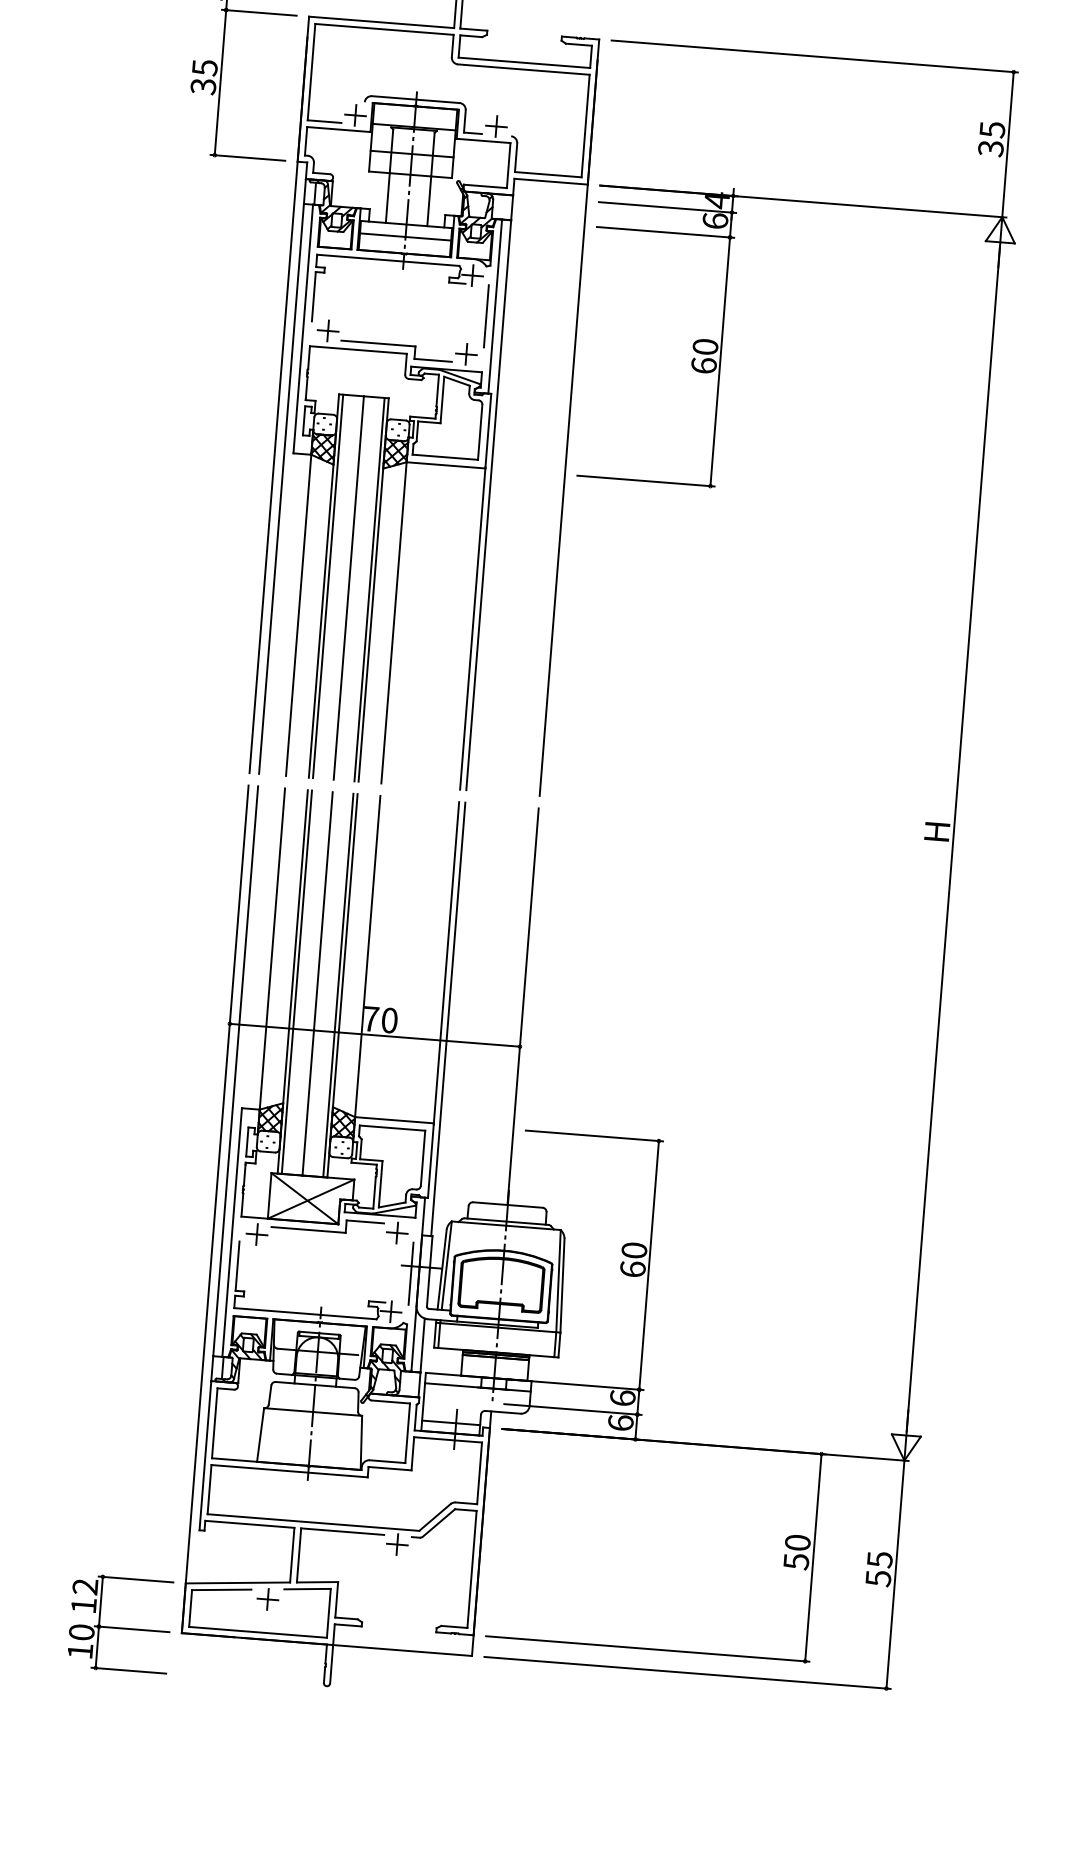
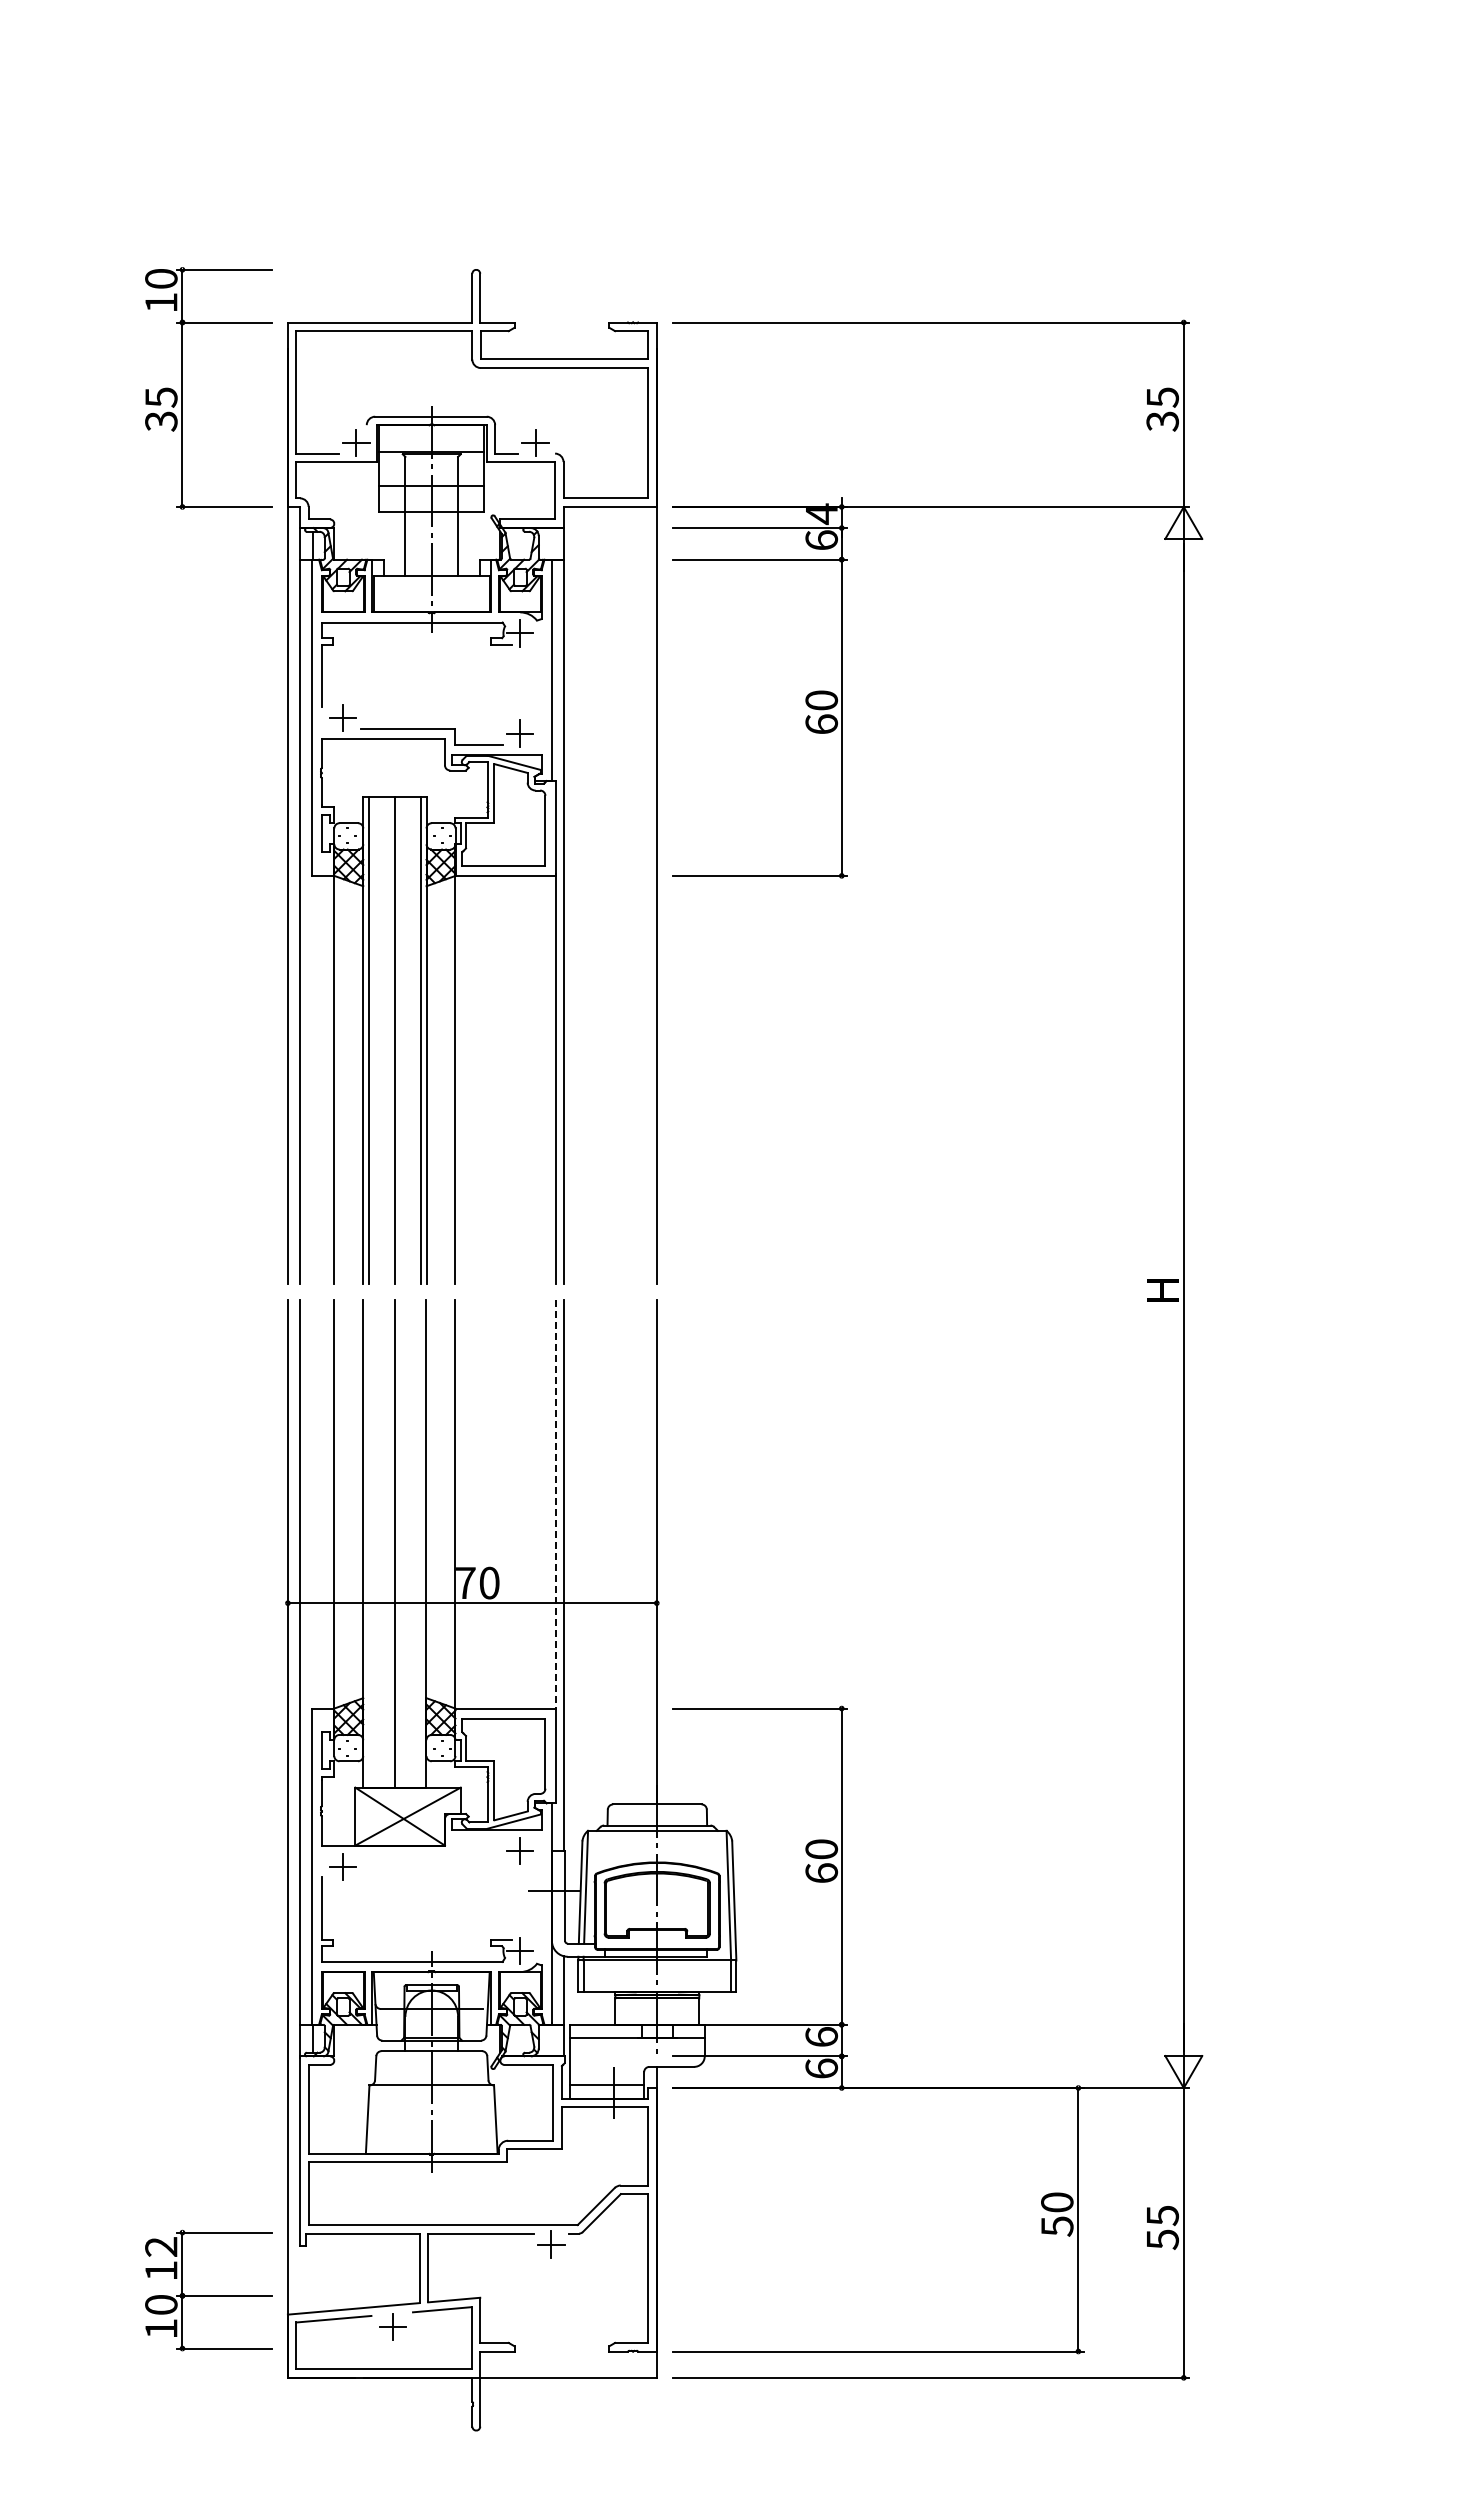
line: (405, 237) -> (431, 591), removed
line: (486, 316) -> (541, 683), removed
line: (446, 963) -> (555, 1505), solid -> dashed
line: (296, 981) -> (368, 1543), removed
line: (338, 985) -> (421, 1543), removed
part: (327, 1231) -> (431, 1855), removed
line: (410, 1273) -> (541, 1900), removed
part: (119, 1624) -> (208, 2290), moved

